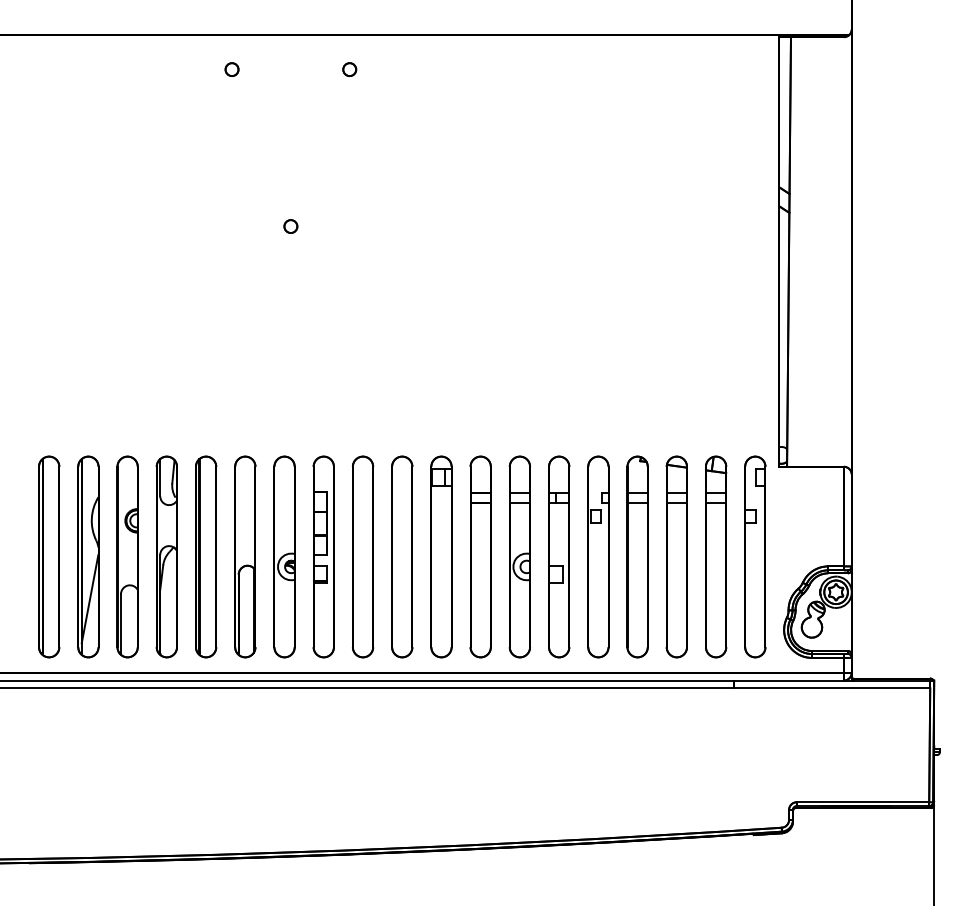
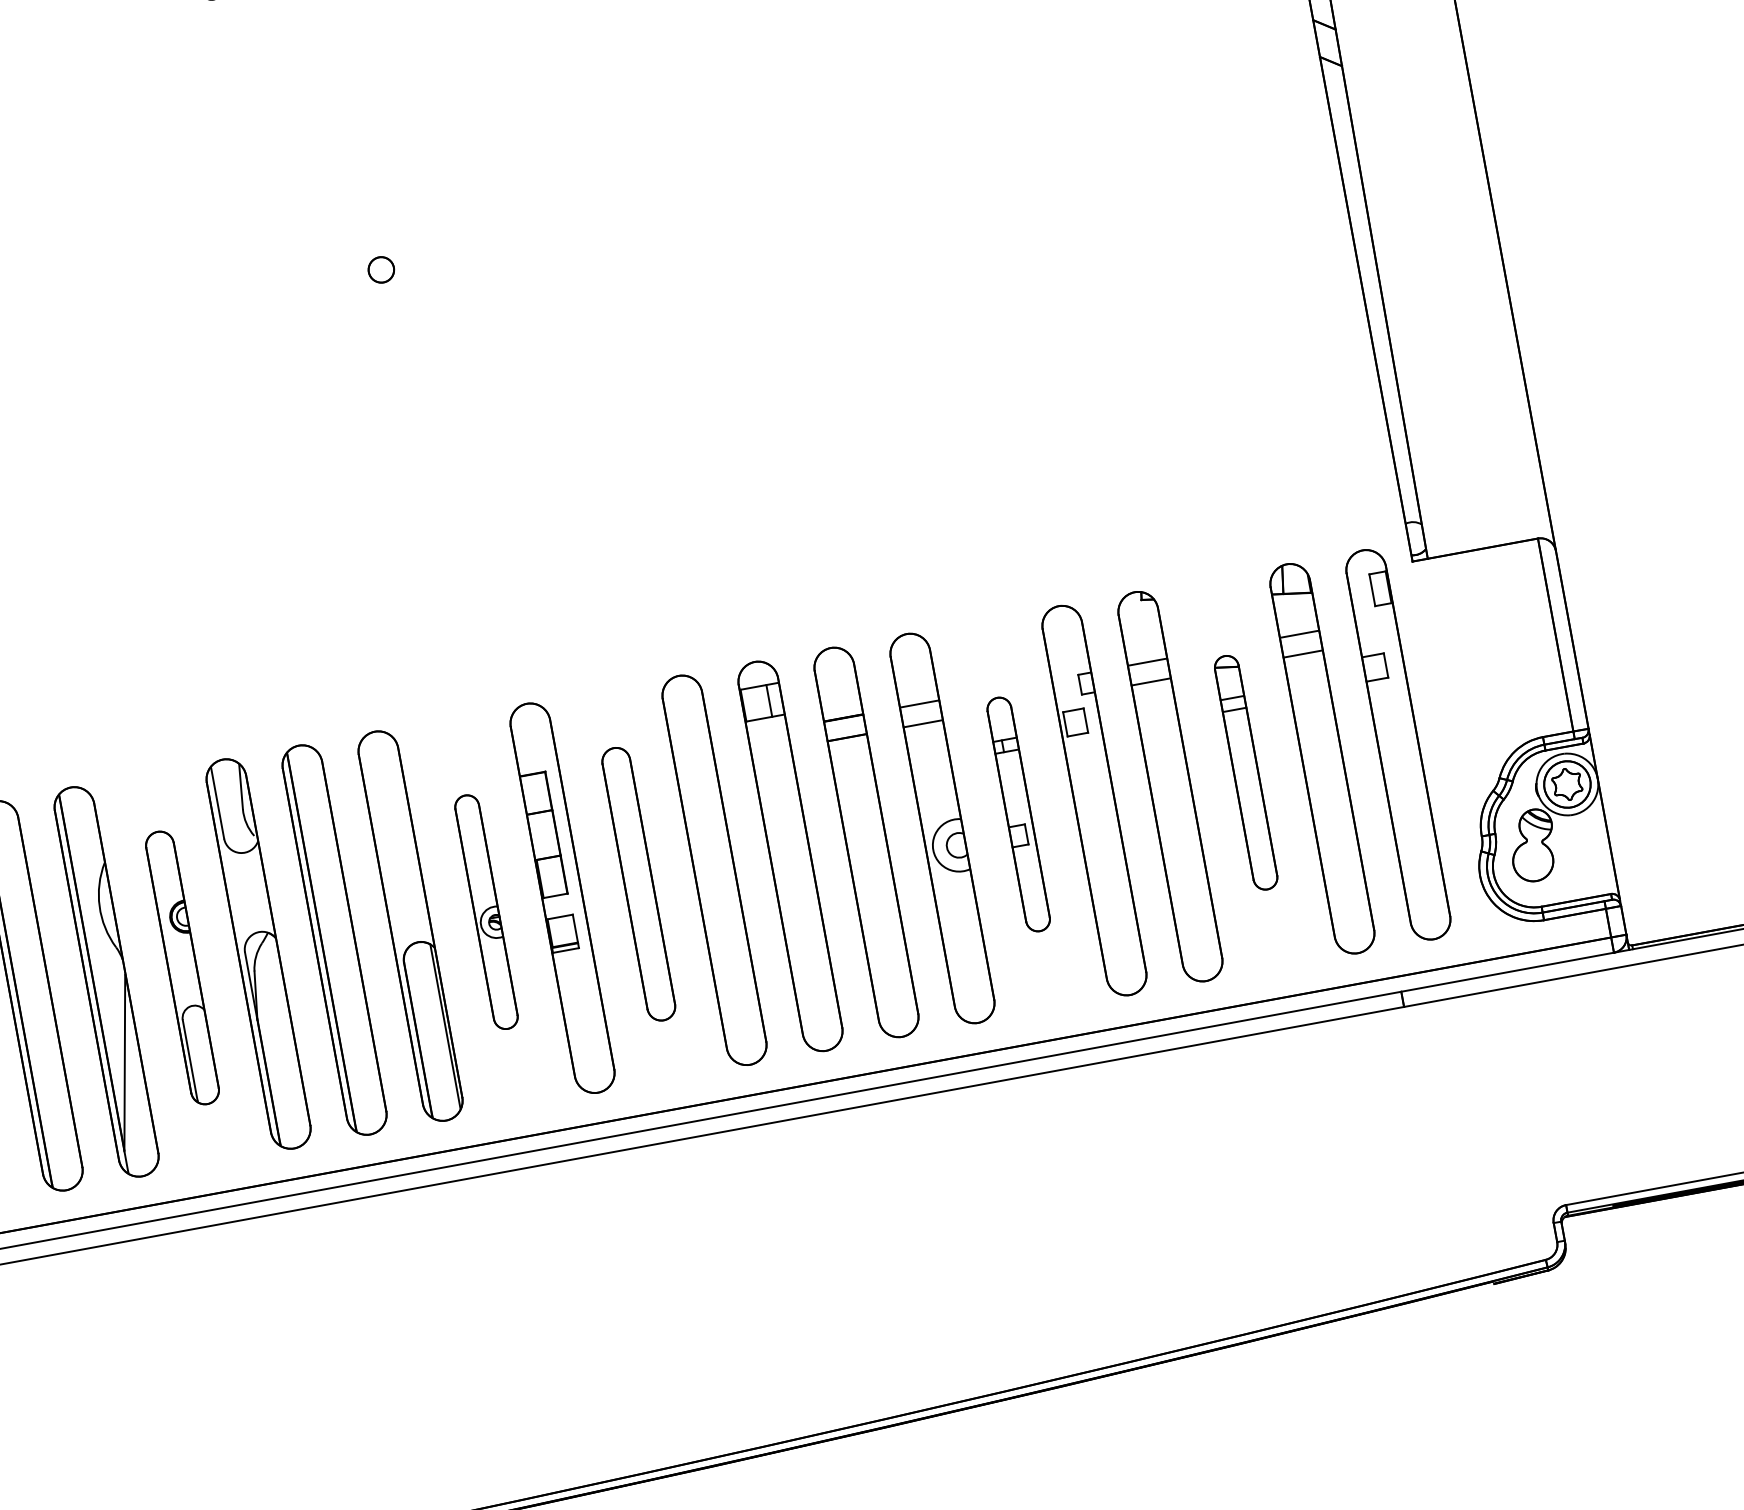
part: (127, 556) -> (182, 967), size x0.7
part: (284, 556) -> (486, 911), size x0.6
part: (363, 556) -> (639, 883), size x0.7
part: (559, 556) -> (1018, 813), size x0.6
part: (676, 556) -> (1245, 771), size x0.6

